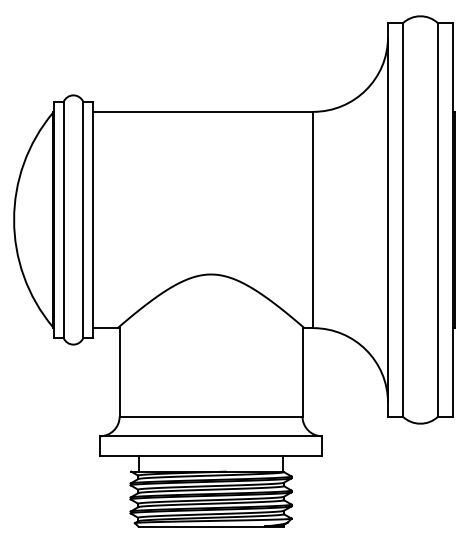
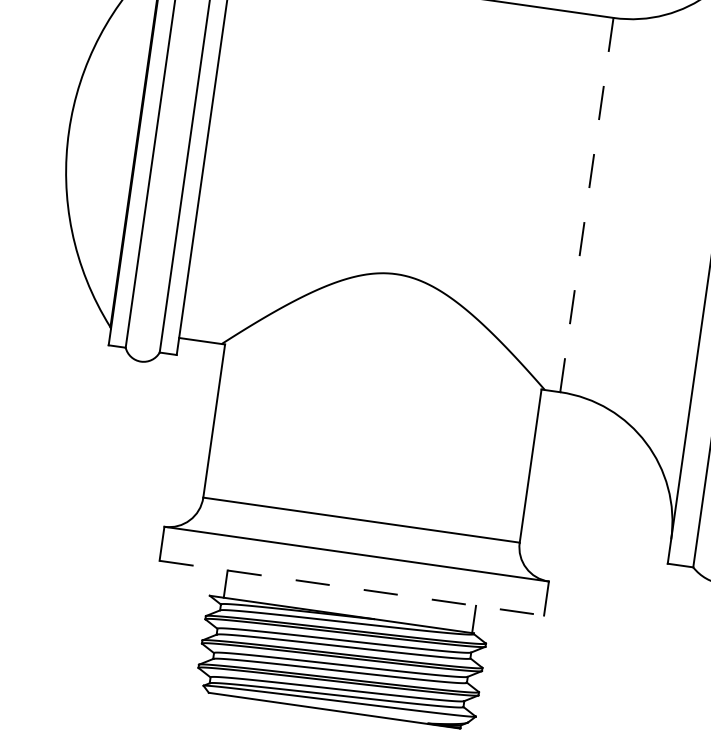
line: (313, 219) -> (587, 204), solid -> dashed
line: (211, 455) -> (352, 587), solid -> dashed

